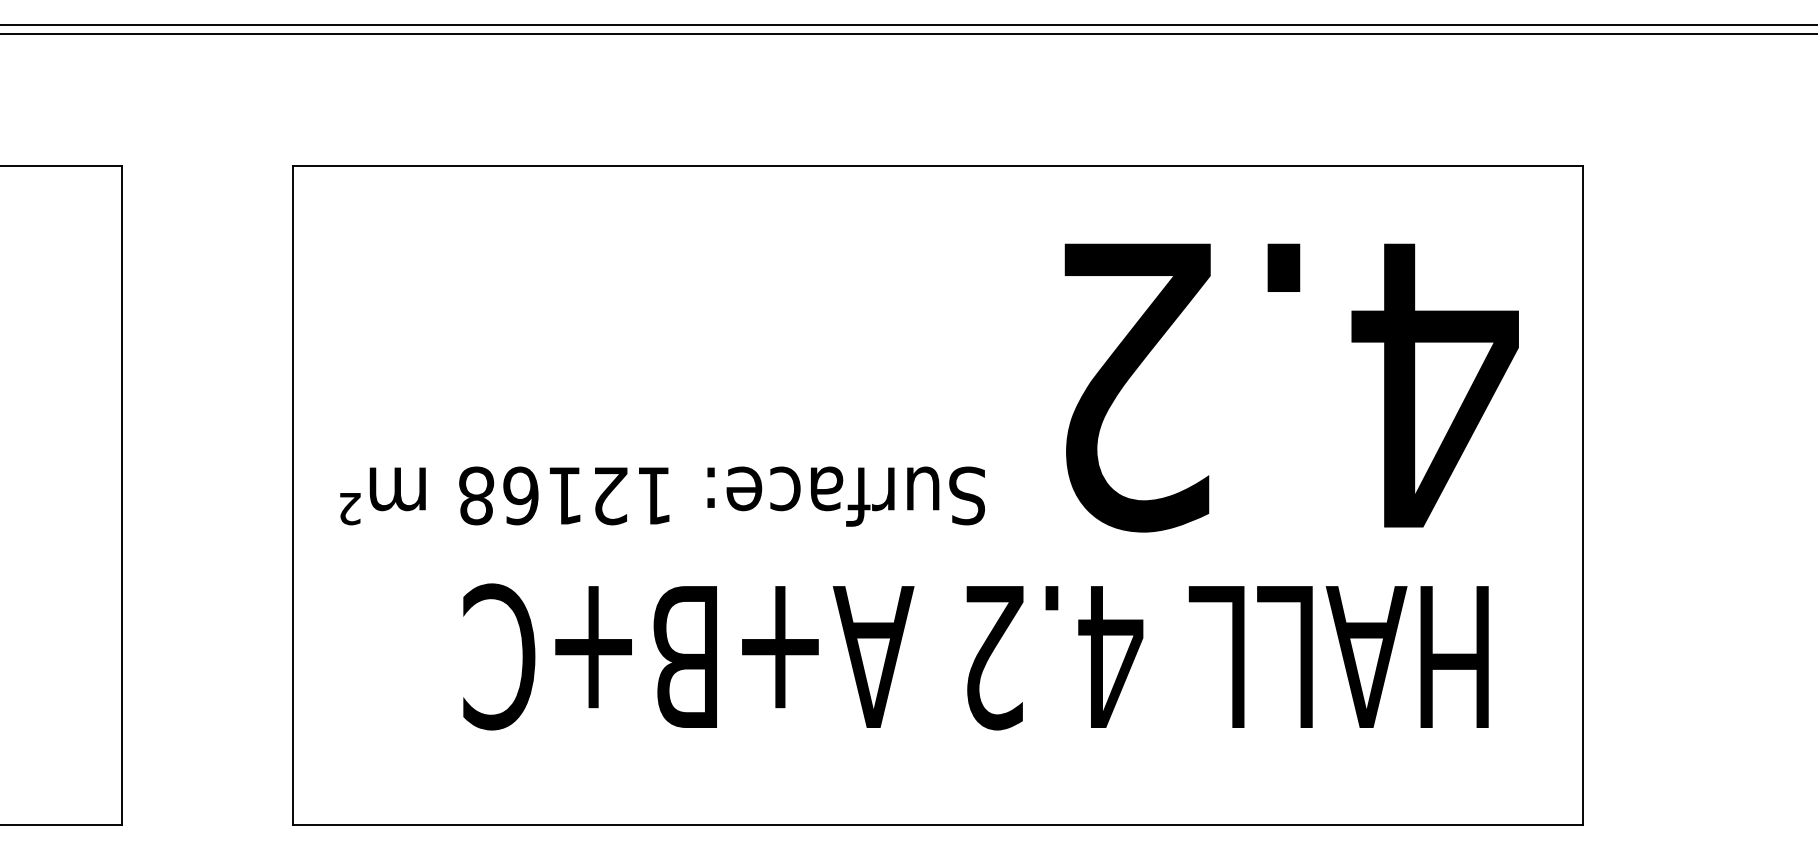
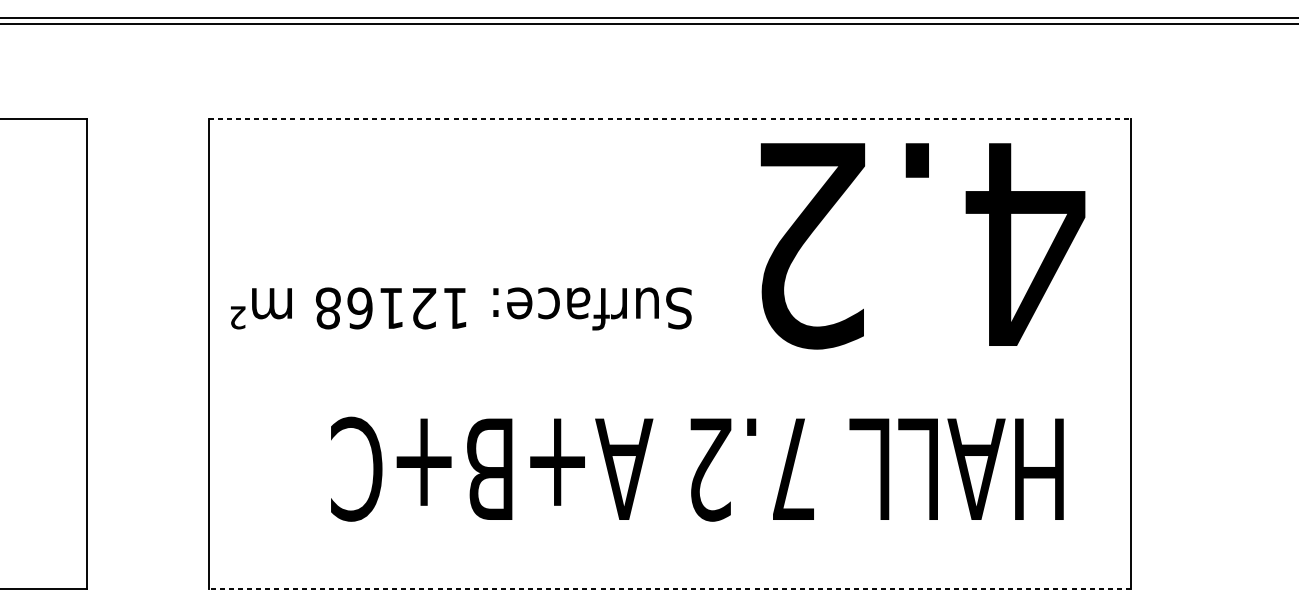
line: (938, 166) -> (670, 118), solid -> dashed
text: (1291, 387) -> (922, 245), moved
text: (662, 496) -> (461, 308), moved
text: (1110, 656) -> (793, 468), 4.2 -> 7.2
line: (937, 824) -> (669, 588), solid -> dashed

